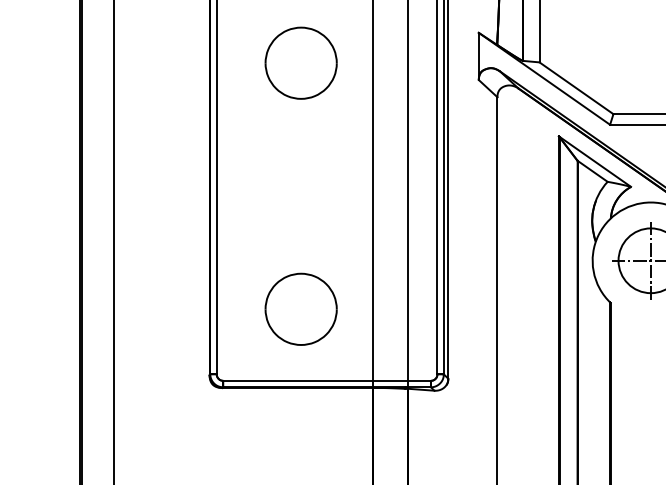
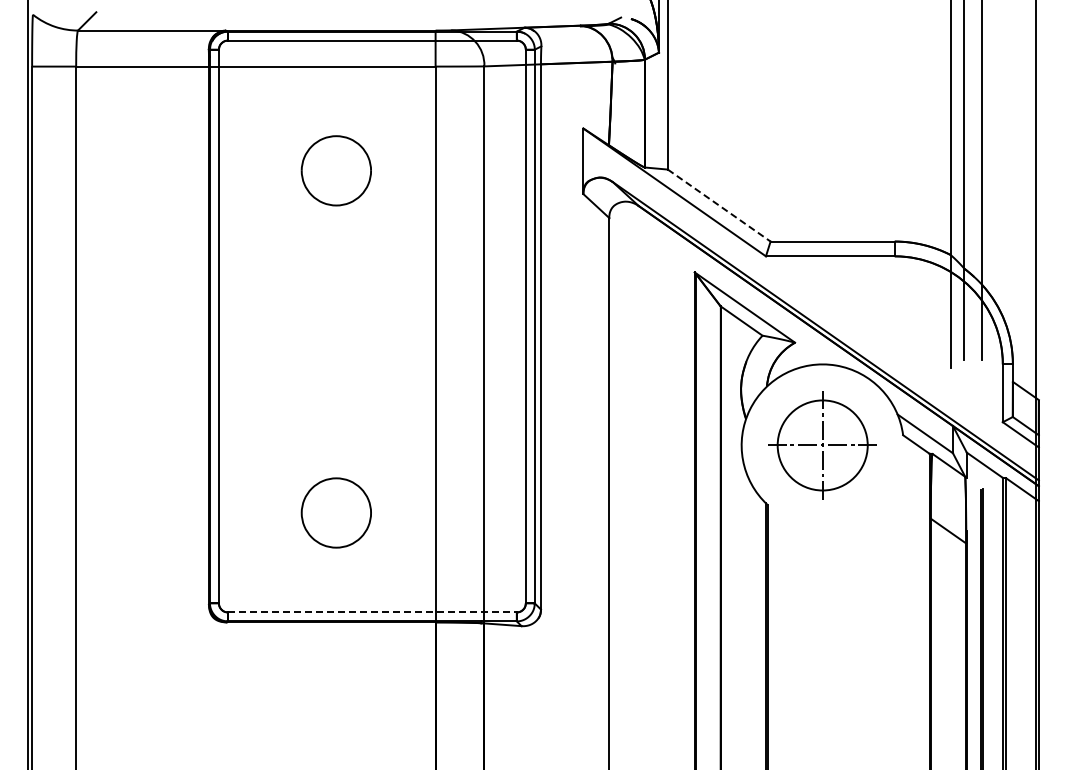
part: (301, 63) -> (336, 170), size x0.7
line: (576, 88) -> (719, 205), solid -> dashed
part: (301, 308) -> (336, 512), size x0.7
line: (327, 380) -> (372, 612), solid -> dashed

